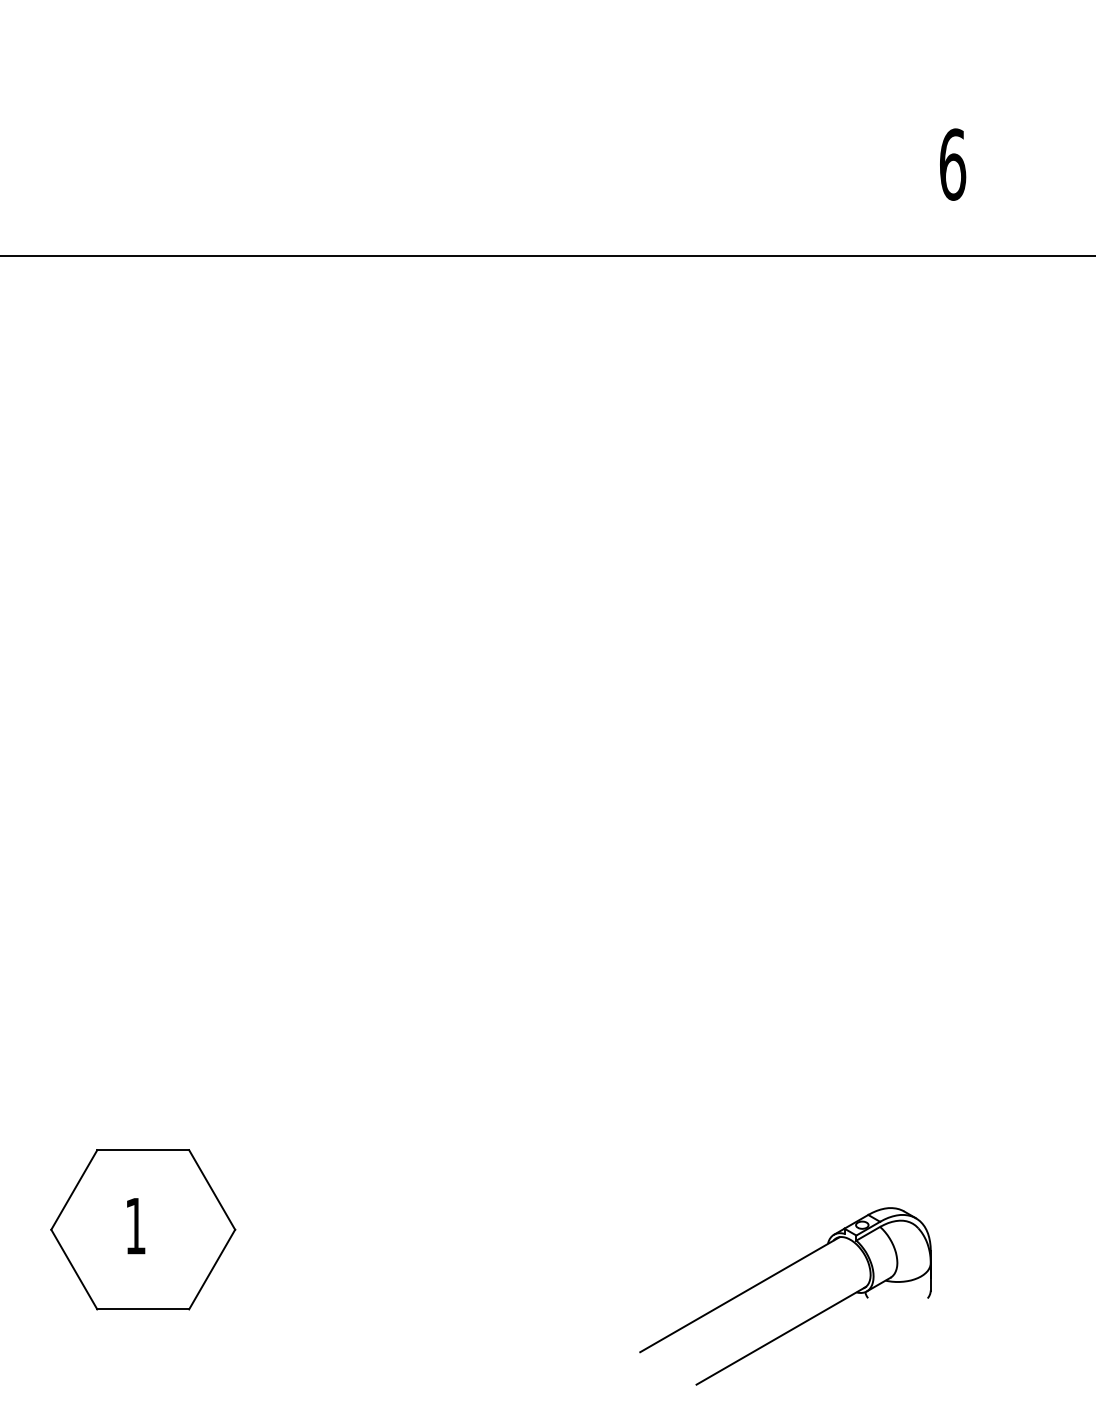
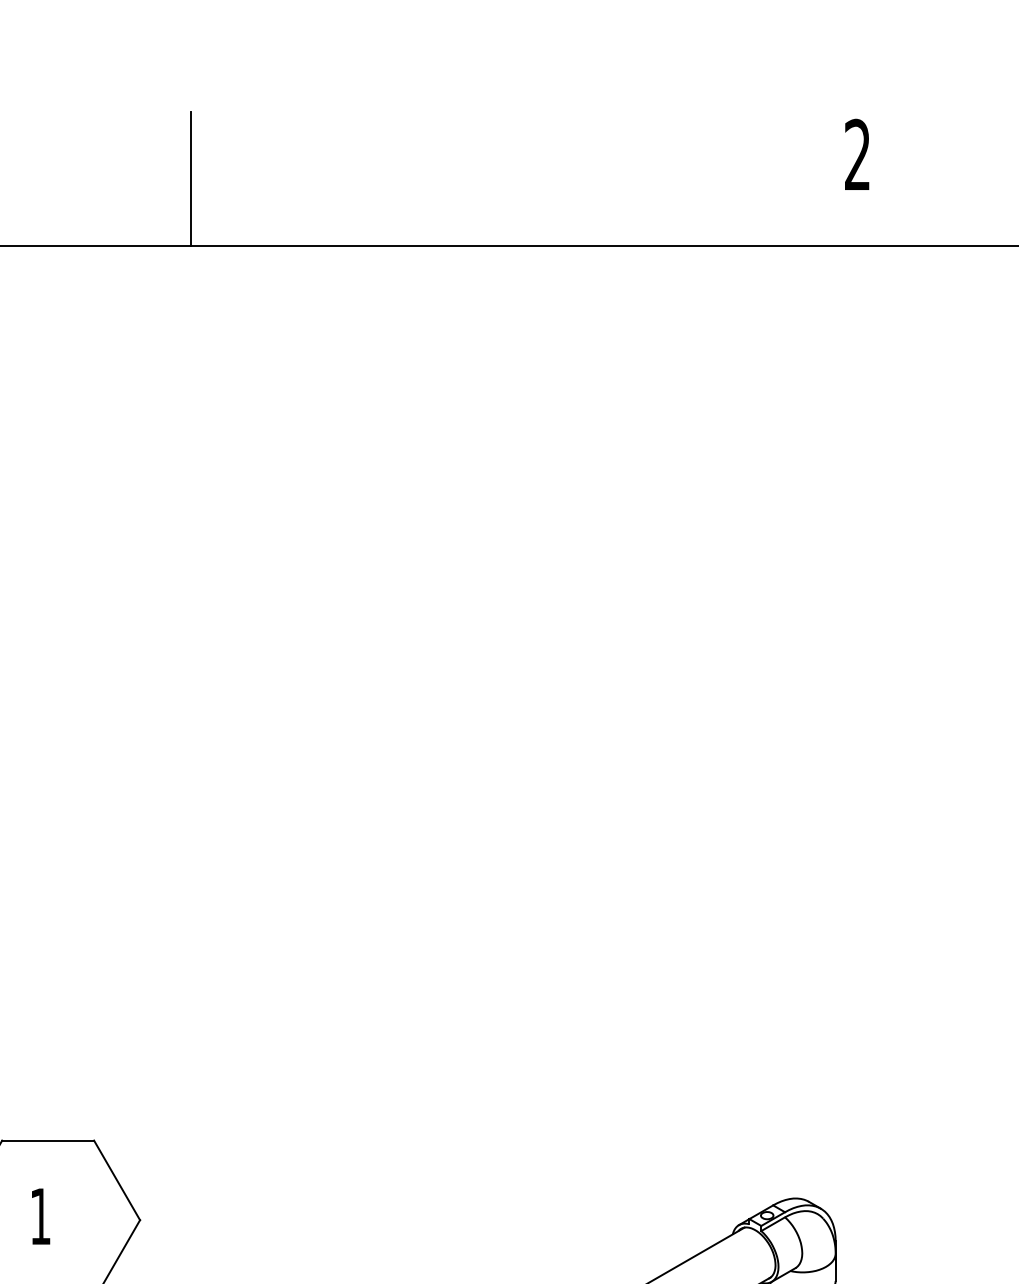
text: (953, 164) -> (858, 154), 6 -> 2
line: (286, 188) -> (191, 178), added

